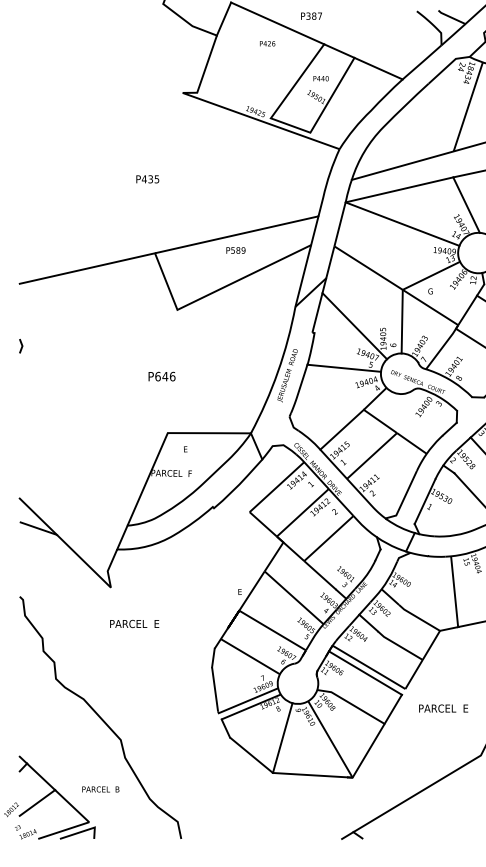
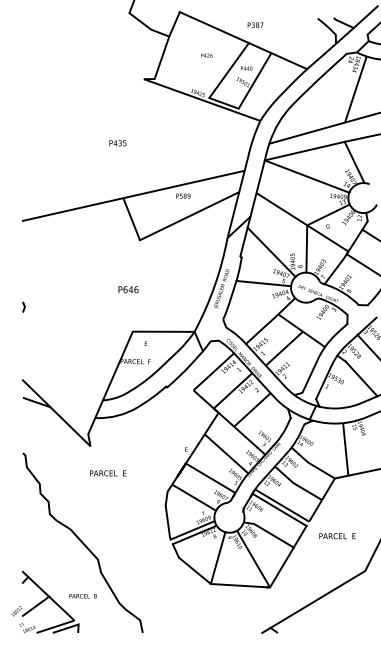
text: (311, 15) -> (255, 24), moved
text: (267, 43) -> (206, 55), moved
line: (20, 345) -> (23, 306), moved

